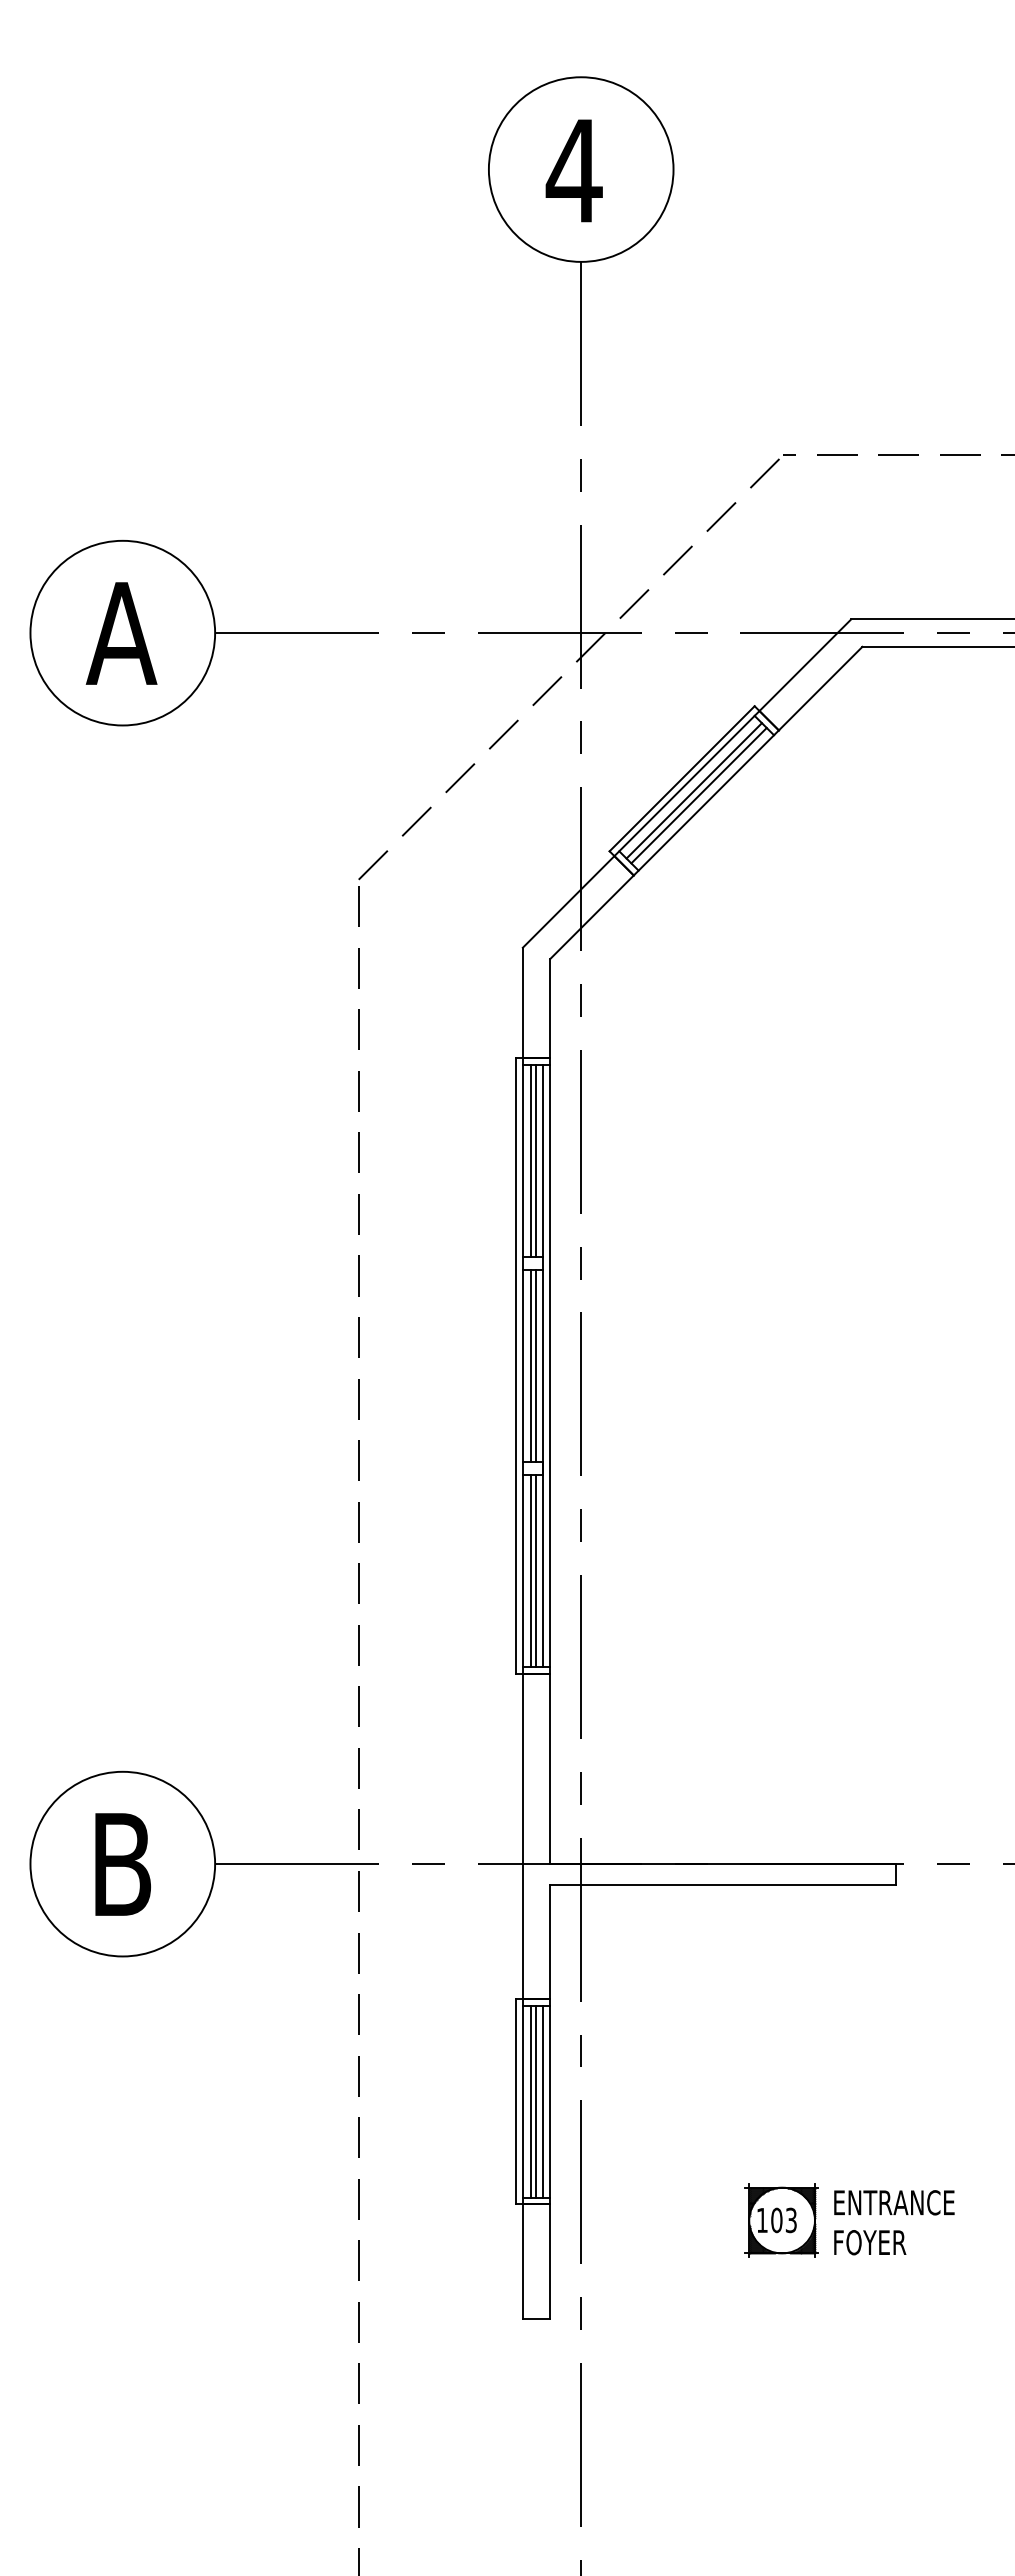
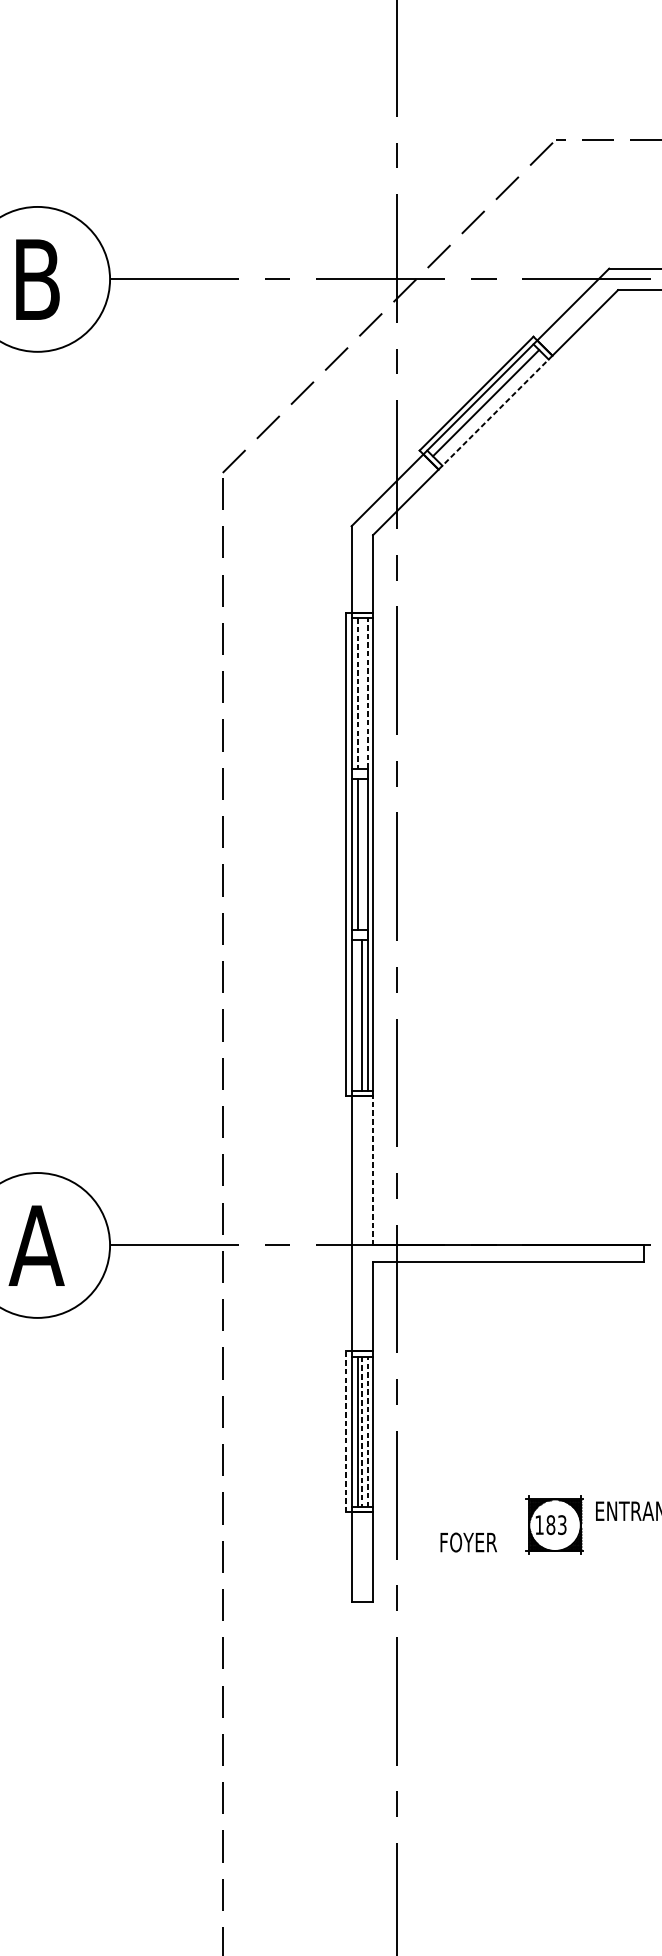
text: (121, 633) -> (36, 279), A -> B
line: (698, 795) -> (489, 406), removed
line: (706, 802) -> (495, 412), solid -> dashed
line: (530, 1160) -> (357, 693), solid -> dashed
line: (535, 1160) -> (361, 693), removed
line: (543, 1160) -> (367, 693), solid -> dashed
line: (535, 1365) -> (361, 854), removed
line: (530, 1570) -> (357, 1015), removed
line: (550, 1768) -> (373, 1170), solid -> dashed
text: (121, 1864) -> (36, 1245), B -> A
line: (516, 2101) -> (346, 1431), solid -> dashed
line: (535, 2101) -> (361, 1431), solid -> dashed
line: (543, 2101) -> (367, 1431), solid -> dashed
text: (776, 2220) -> (550, 1525), 103 -> 183
text: (870, 2242) -> (469, 1542), moved

